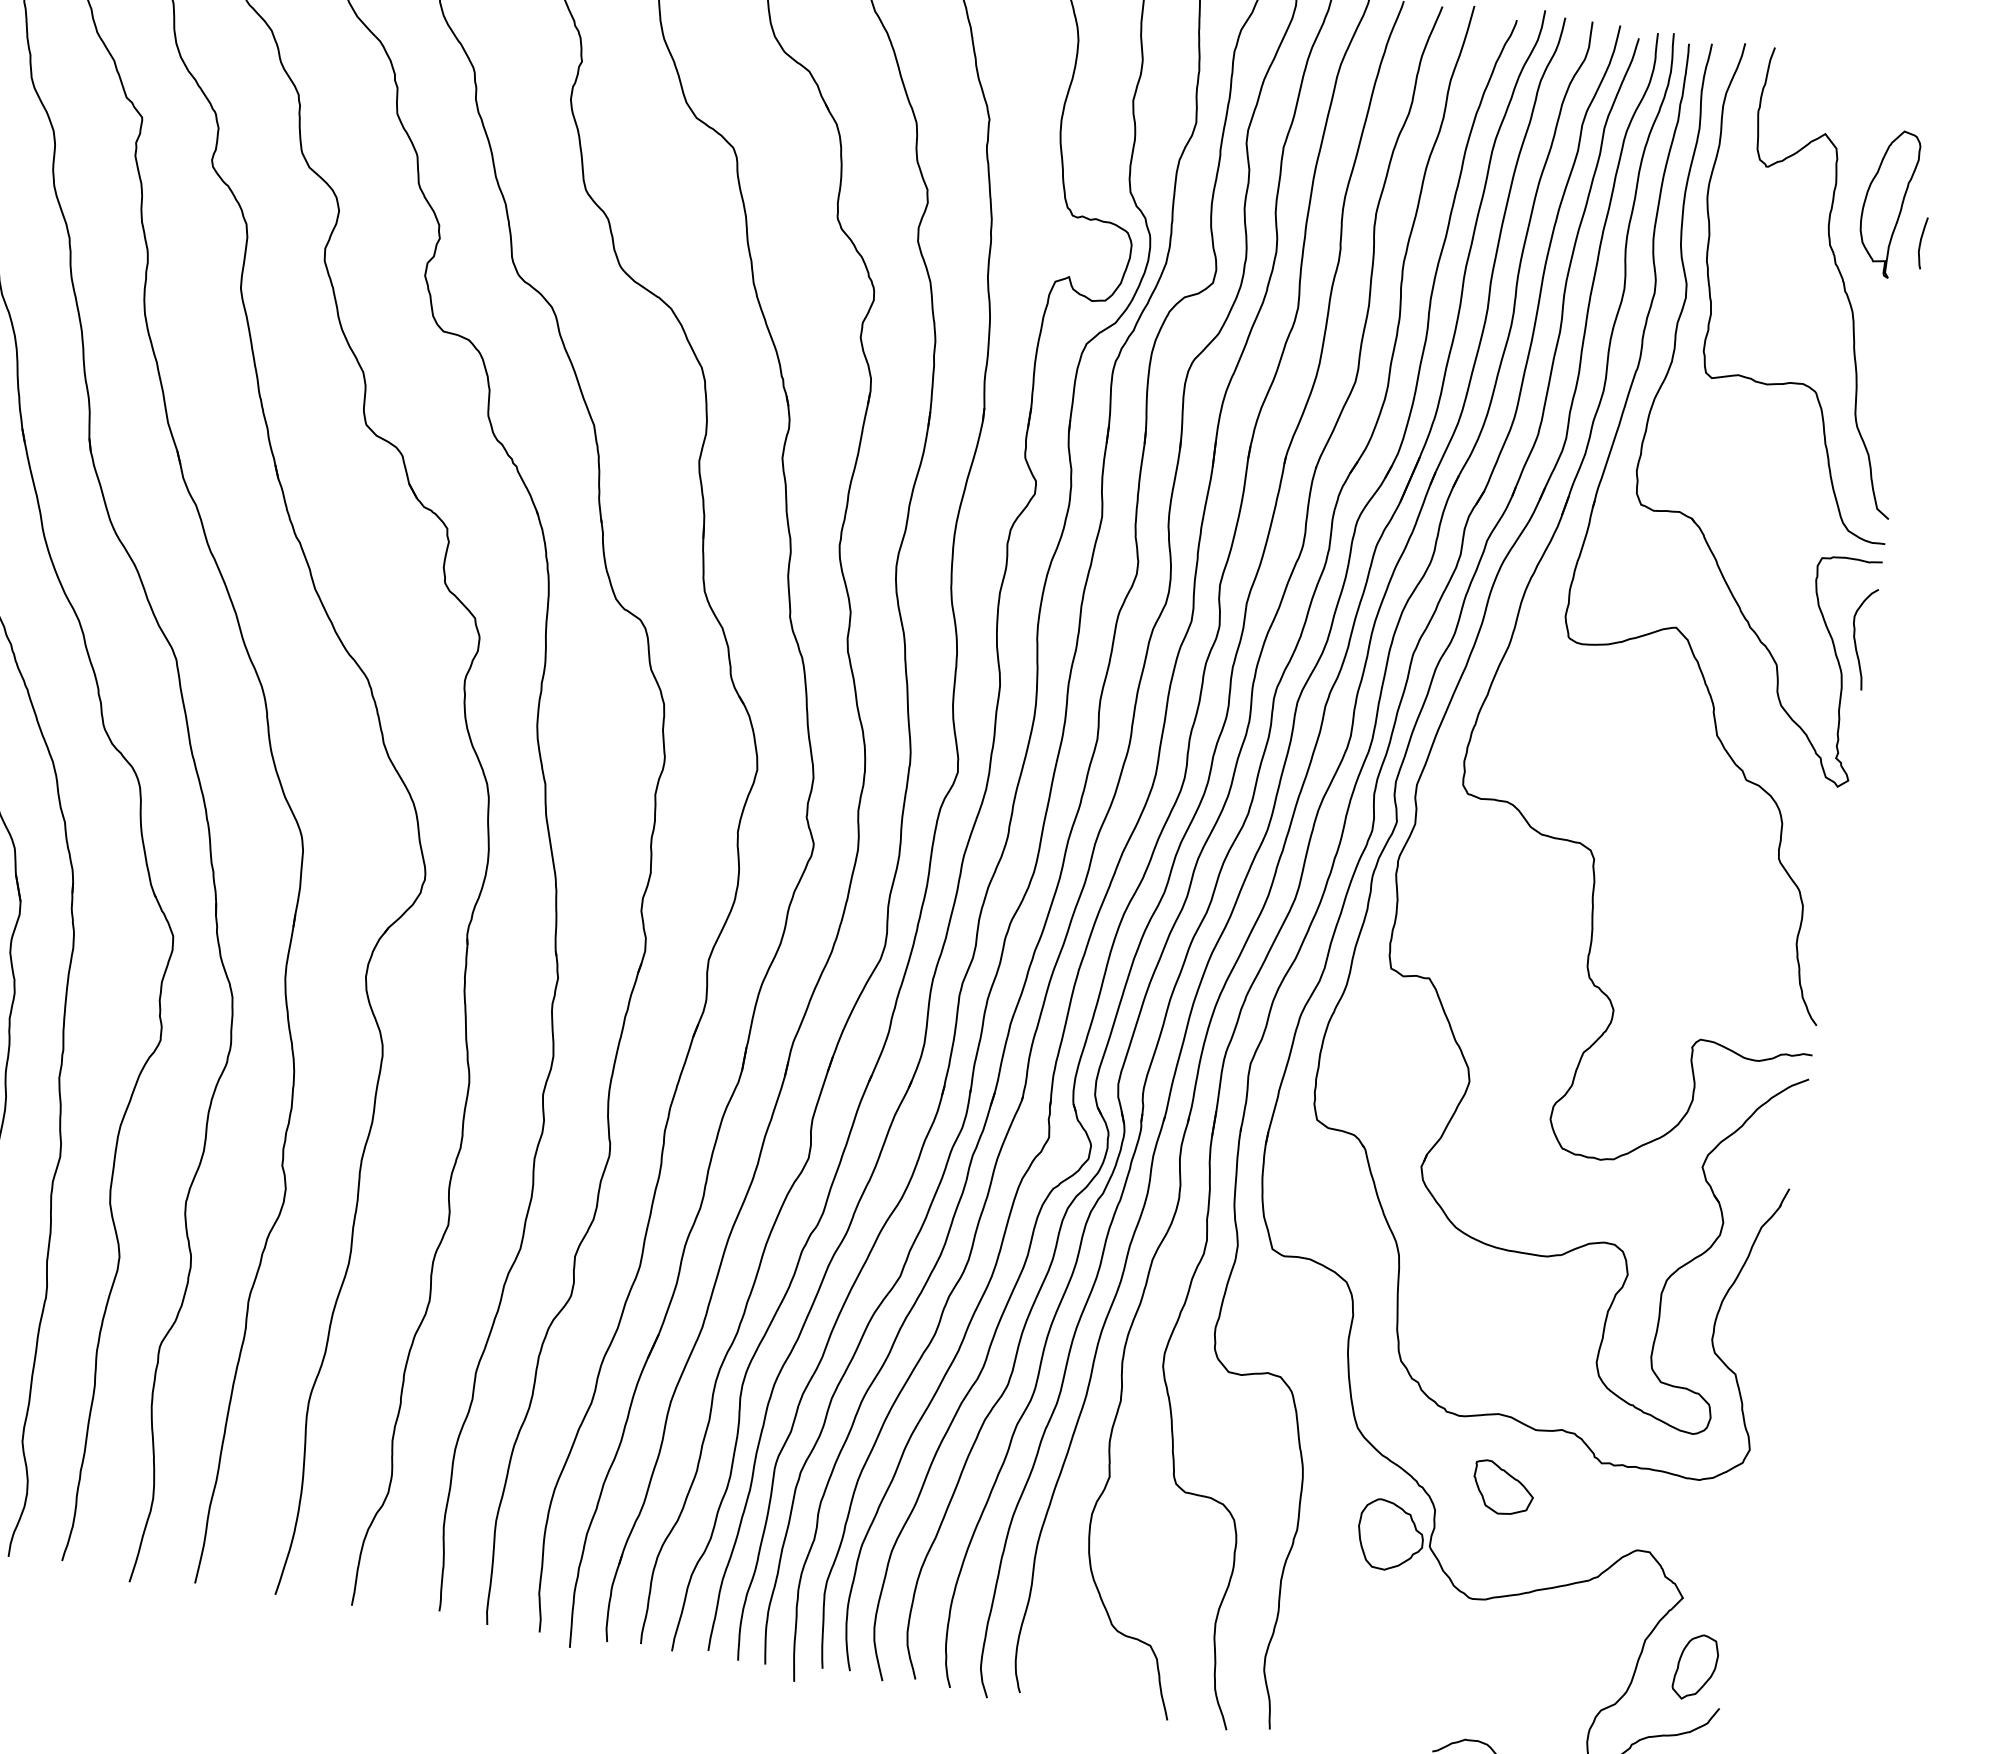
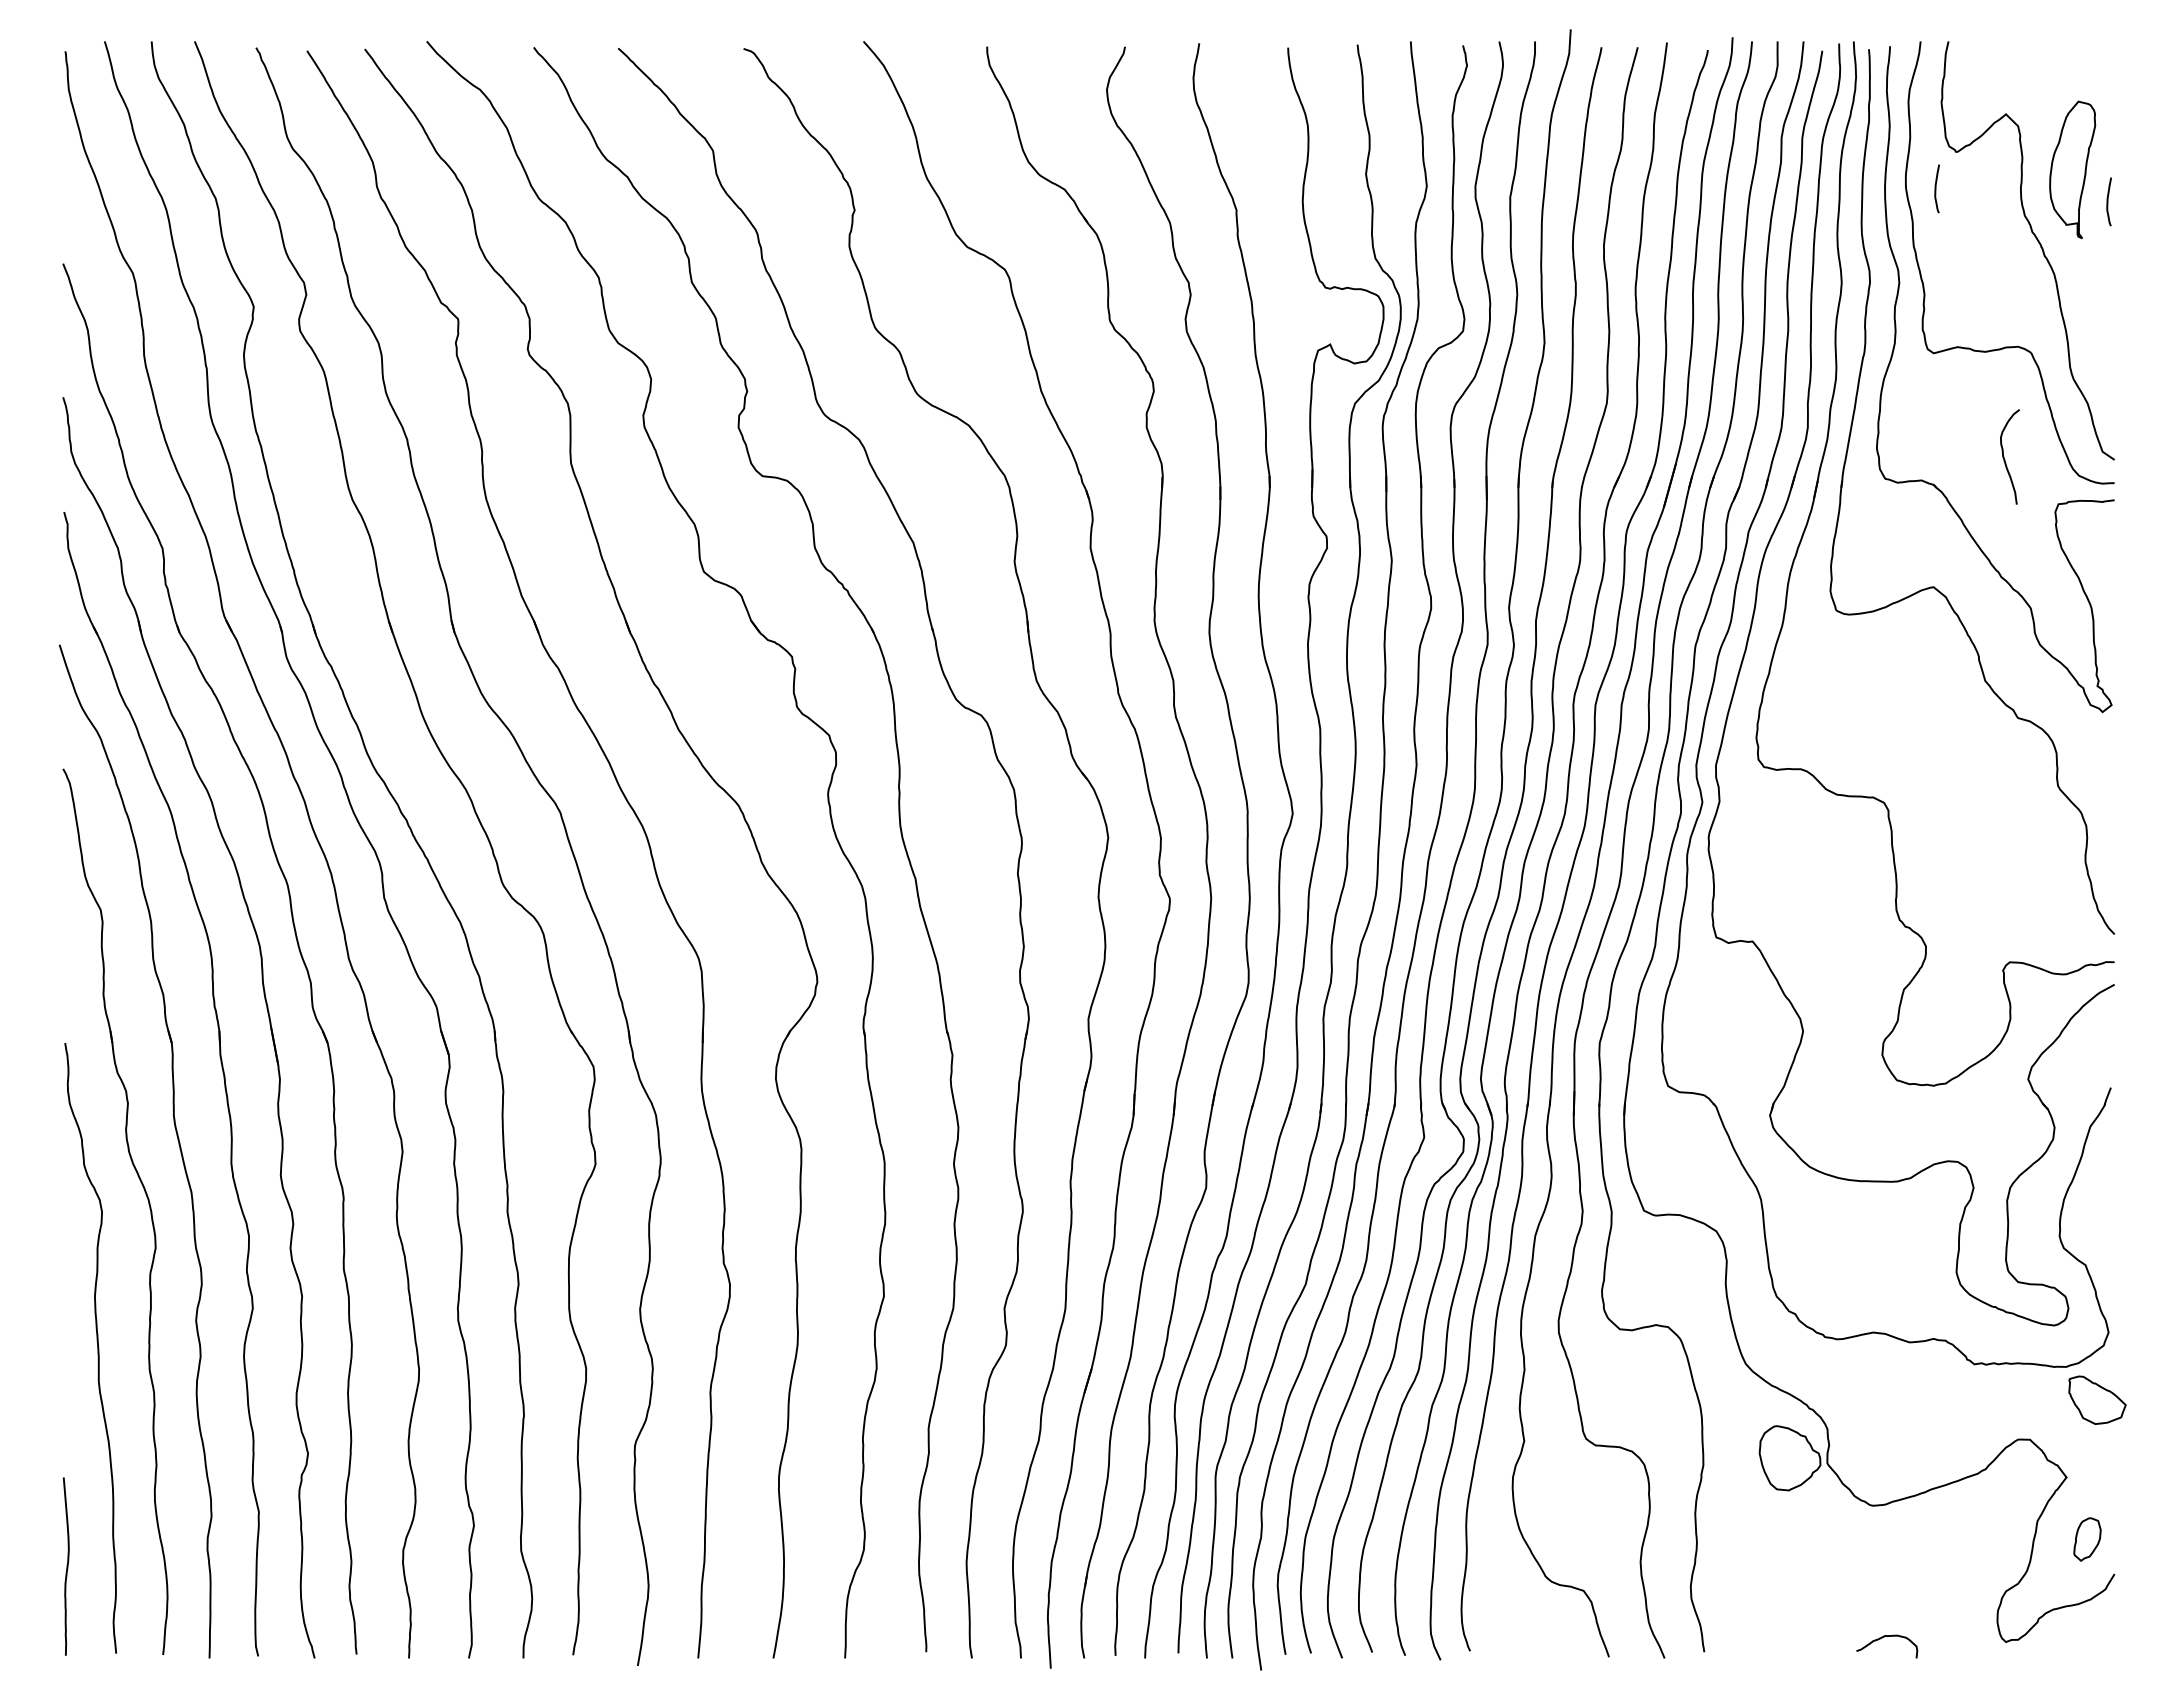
curve: (1739, 202) -> (1936, 188), added
curve: (1855, 637) -> (2004, 456), moved
part: (1503, 1487) -> (2097, 1399), moved
part: (1695, 1667) -> (2087, 1539), size x0.7

